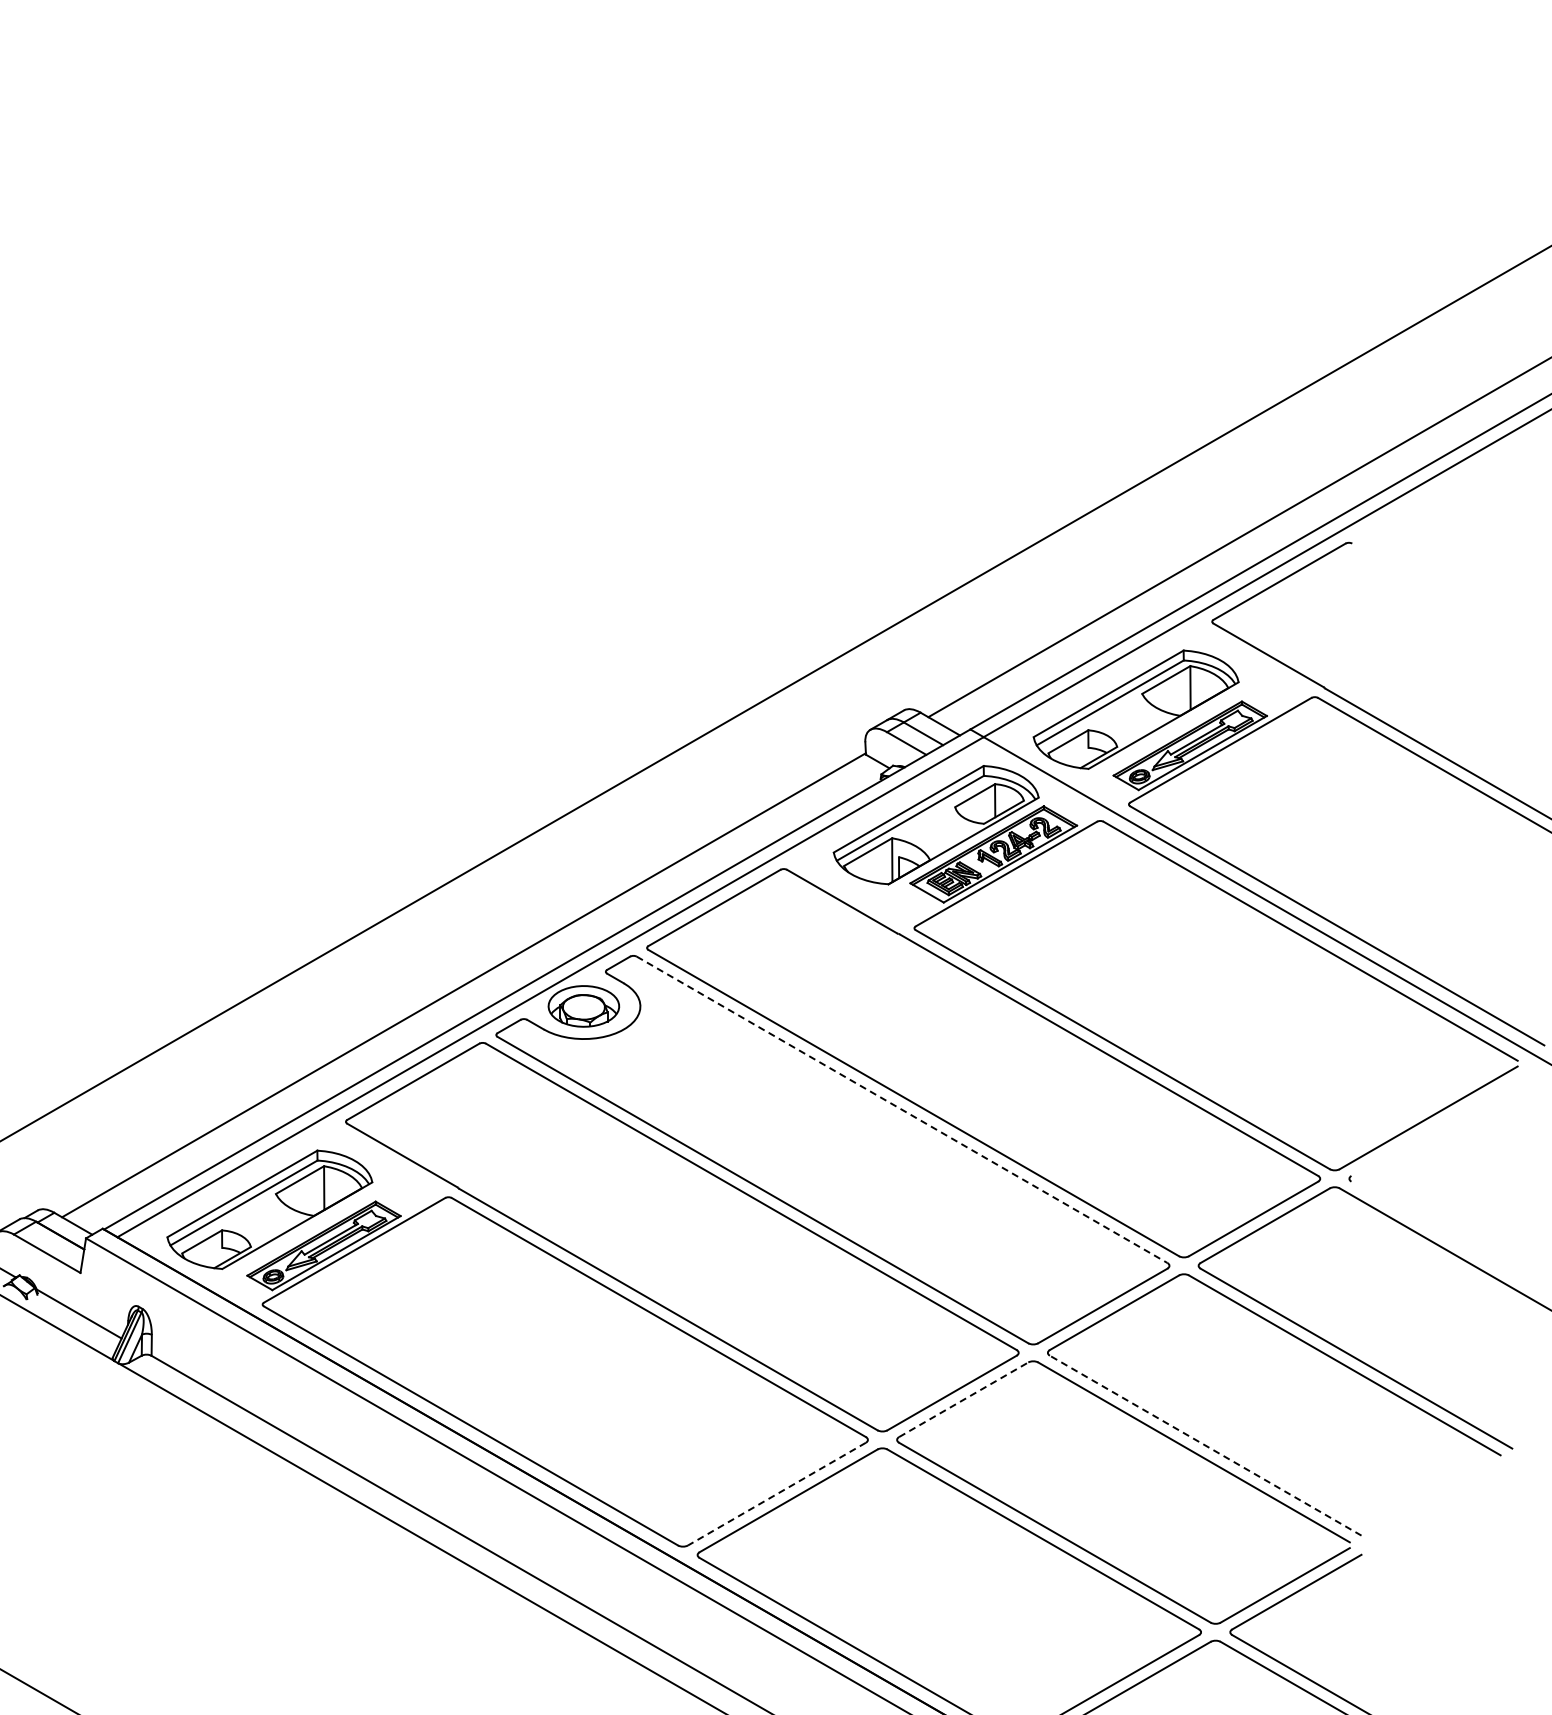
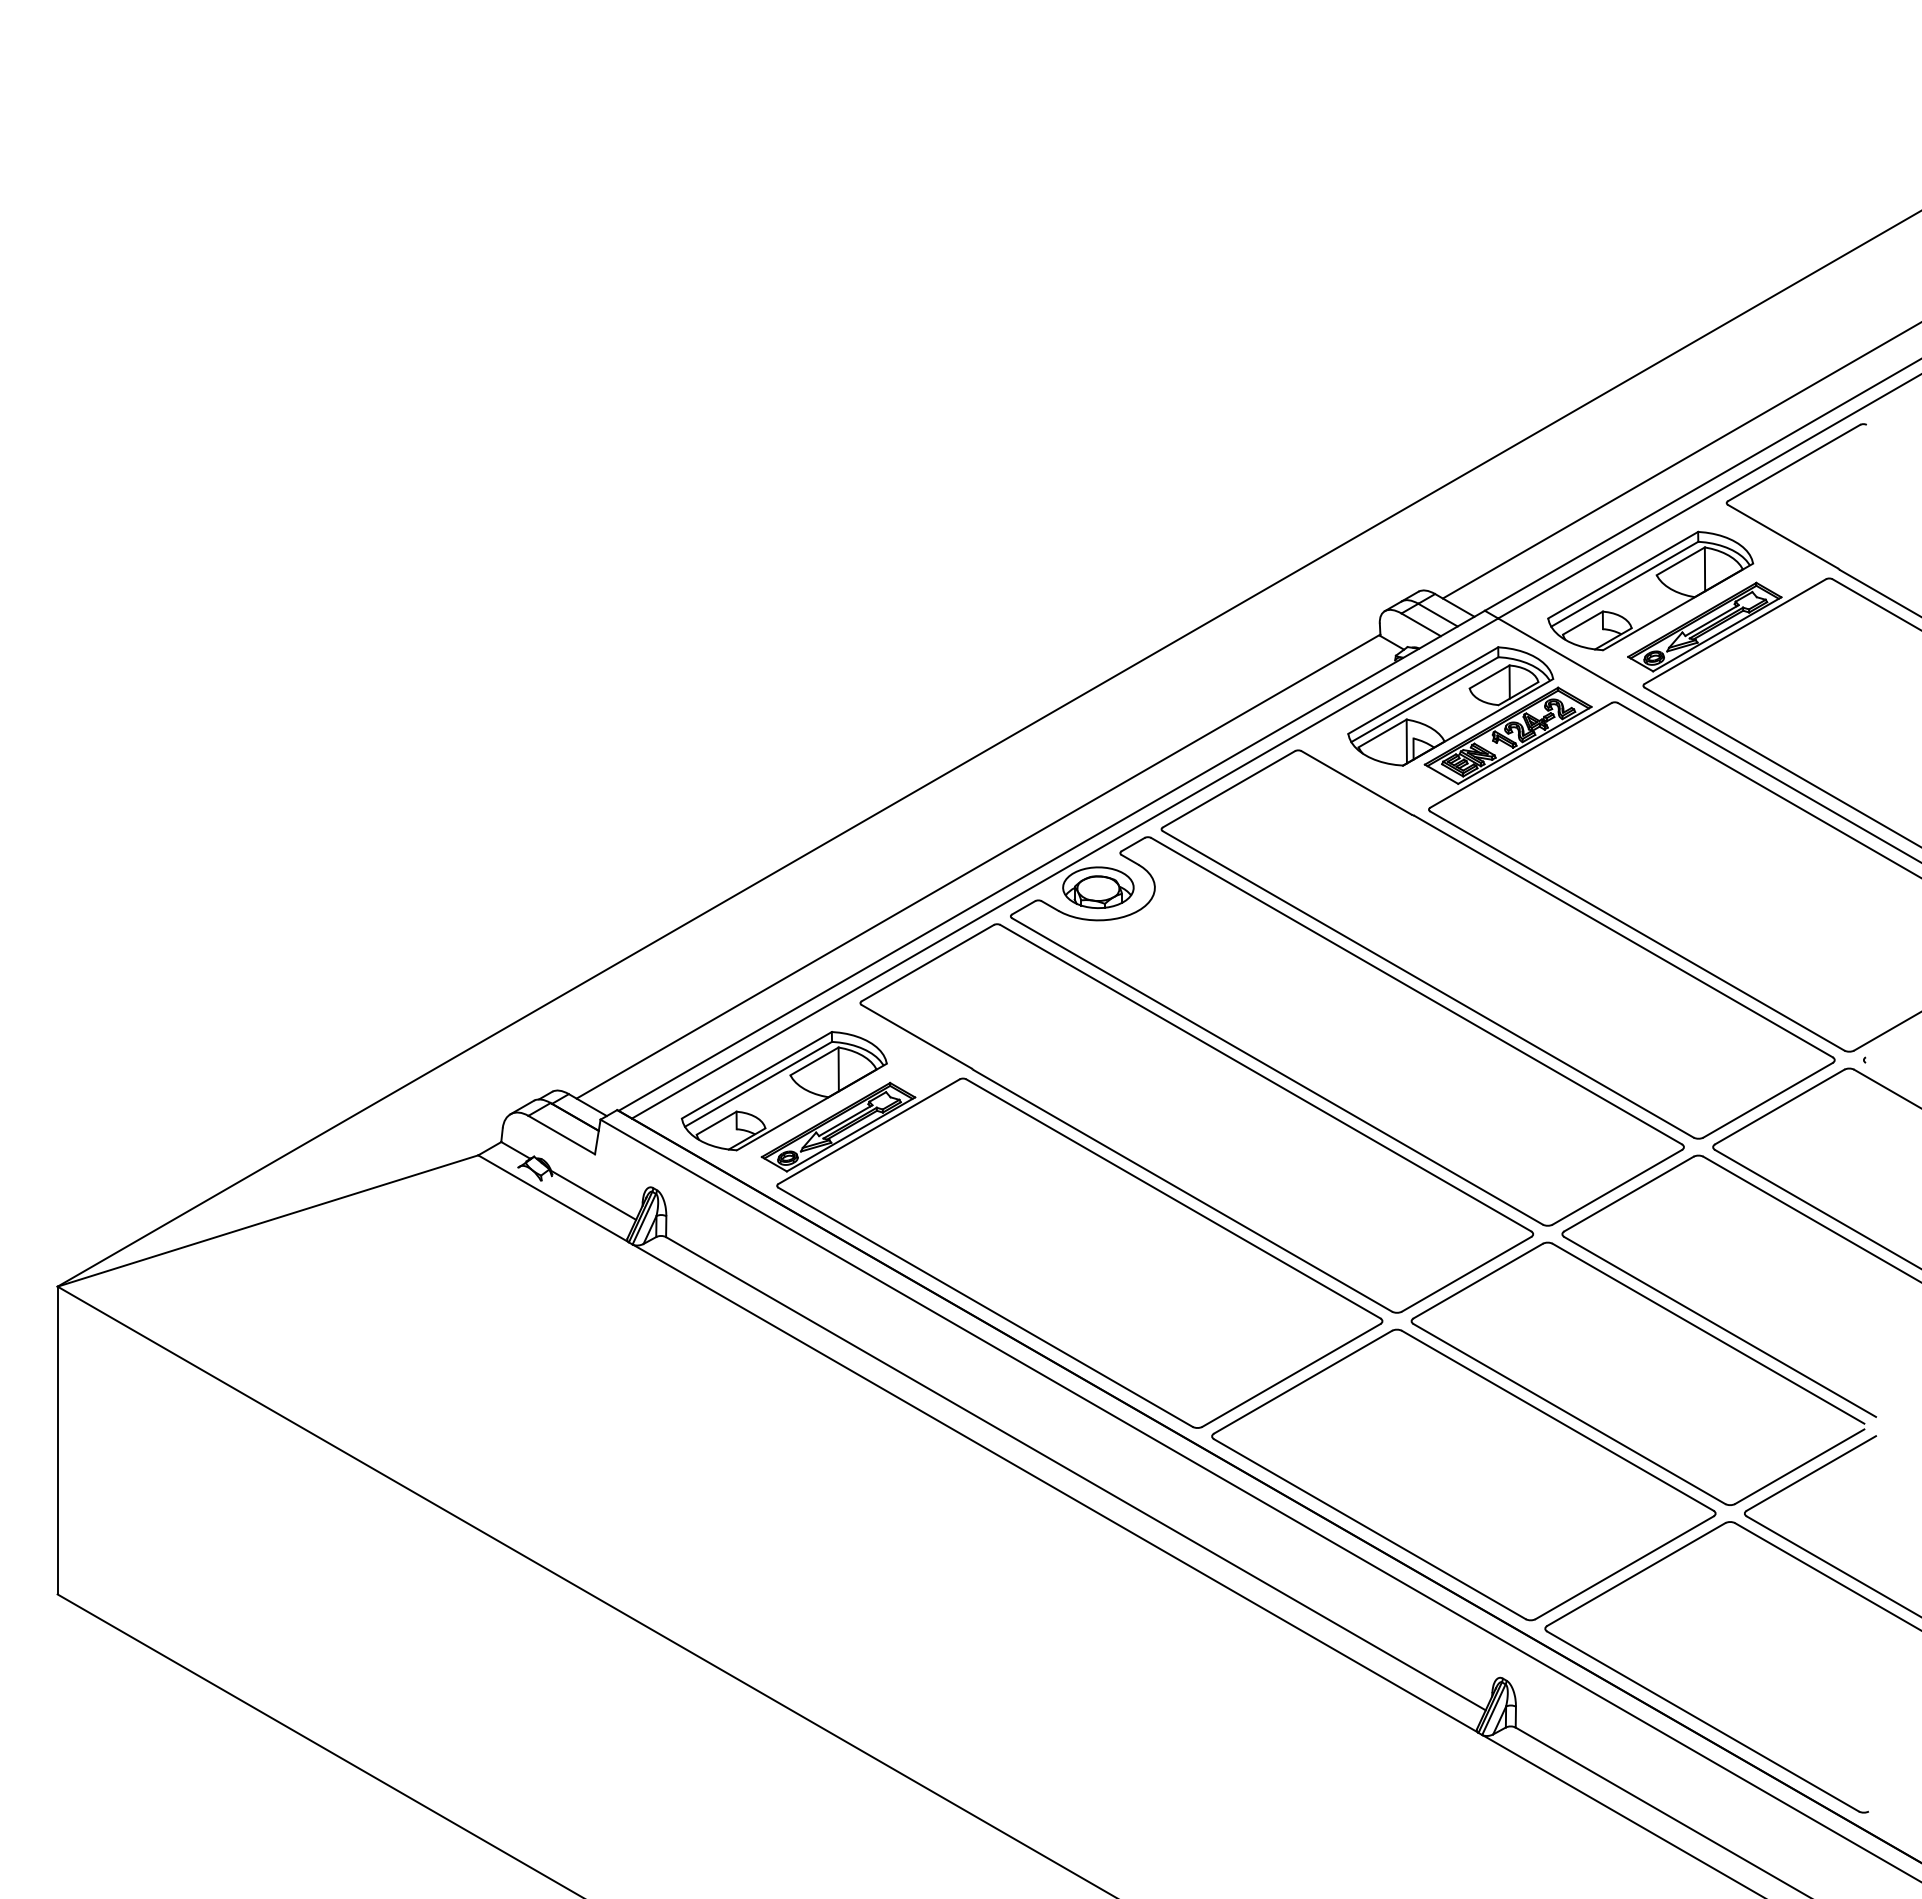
line: (903, 1110) -> (1417, 991), dashed -> solid
line: (964, 1400) -> (1478, 1281), dashed -> solid
line: (1206, 1446) -> (1720, 1327), dashed -> solid
line: (777, 1494) -> (1291, 1375), dashed -> solid

